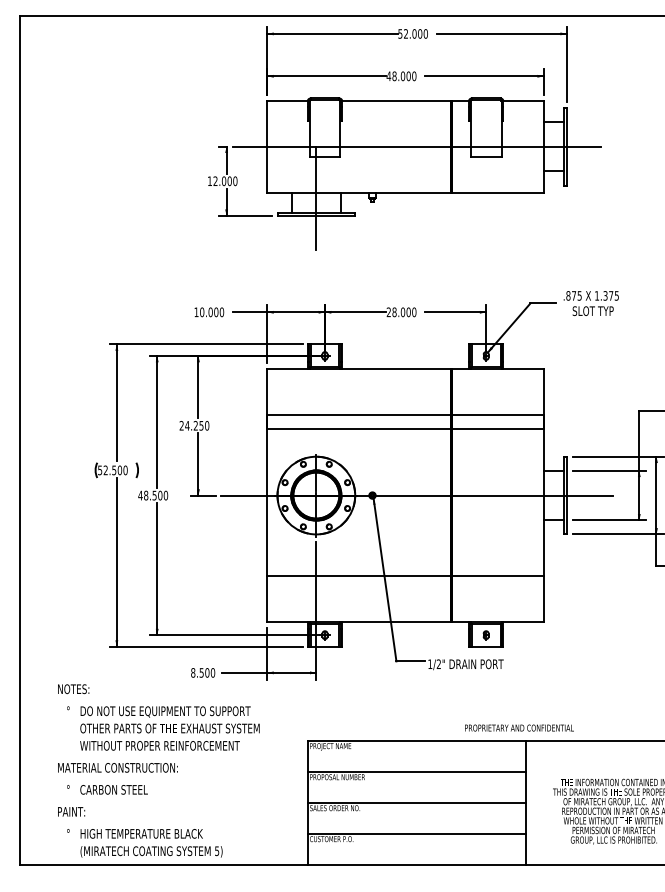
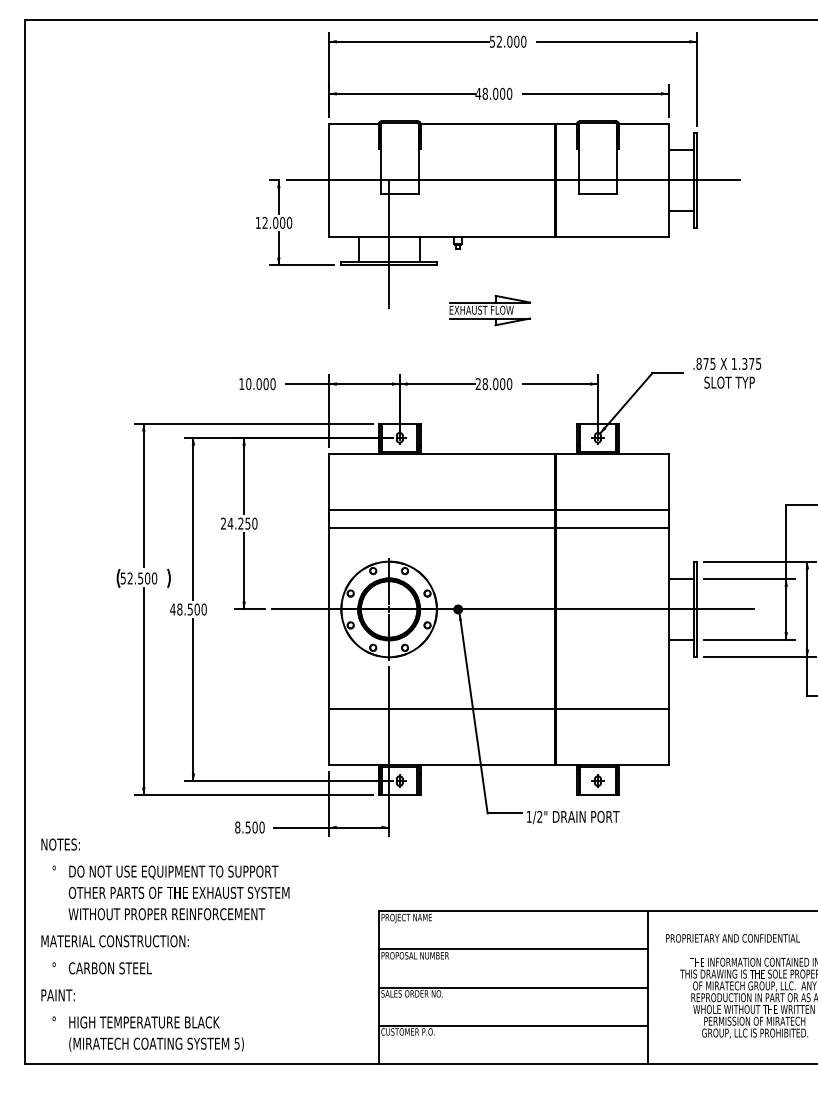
part: (398, 252) -> (490, 310), added
text: (519, 728) -> (732, 938), moved
text: (158, 770) -> (165, 944), moved

